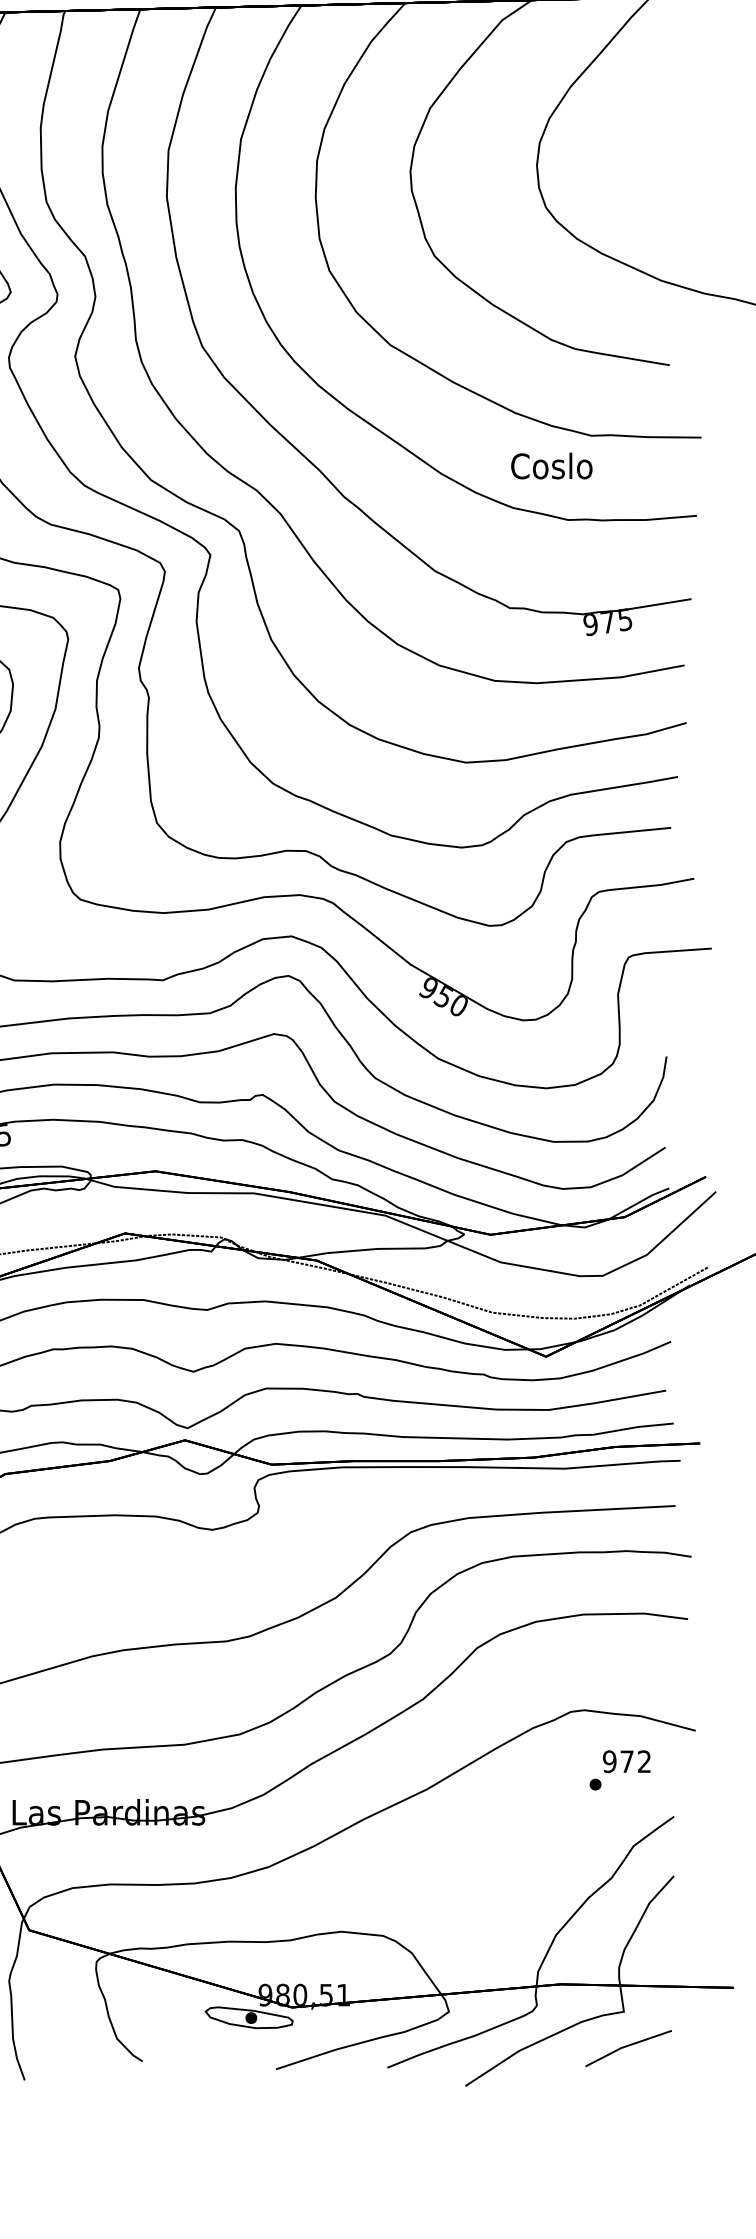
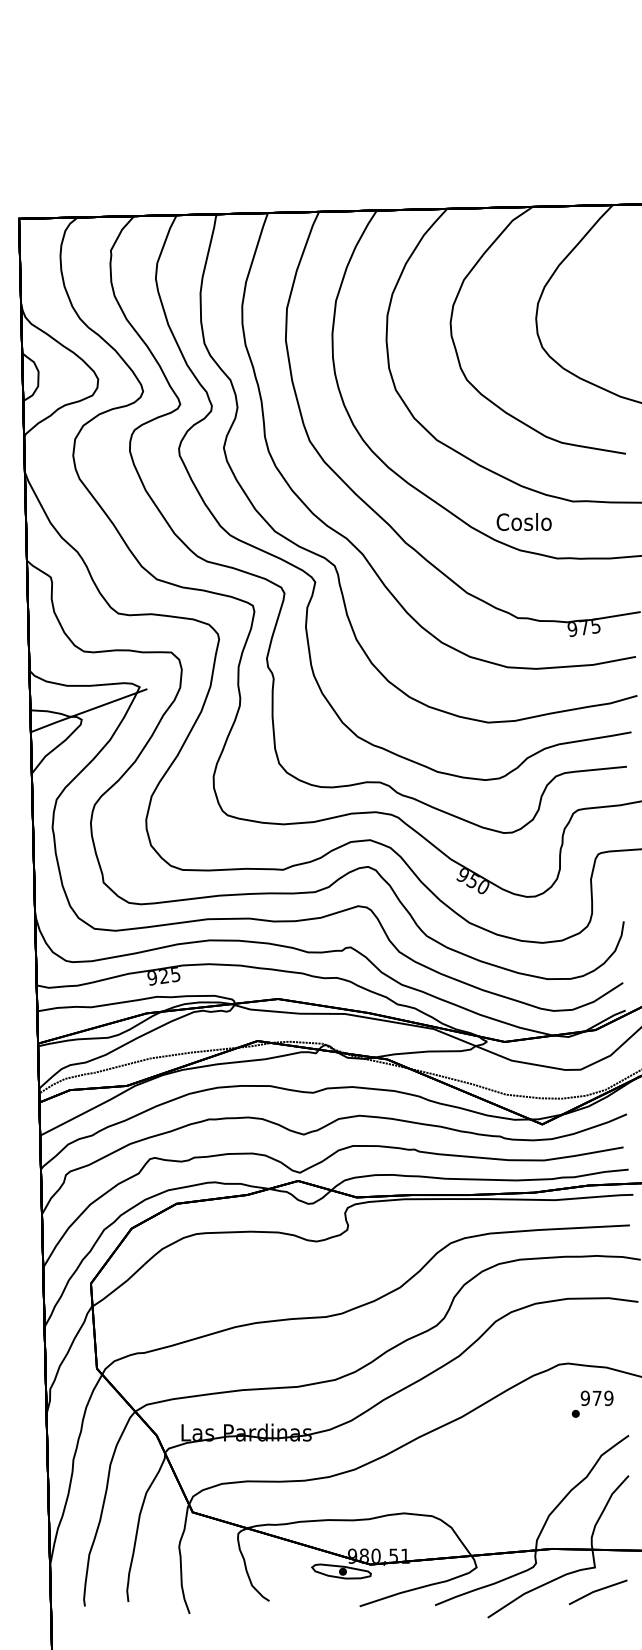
text: (550, 465) -> (523, 521), moved
text: (643, 1761) -> (608, 1398), 972 -> 979

